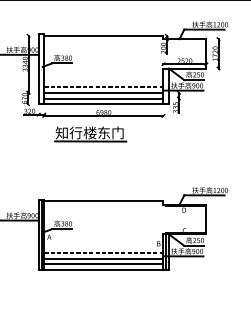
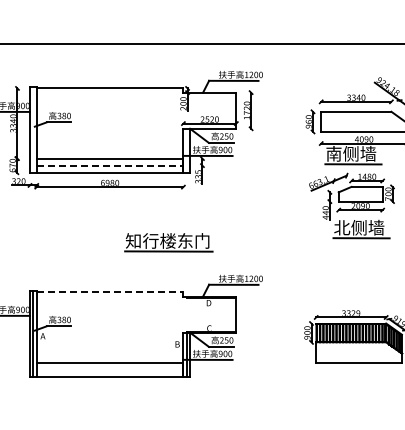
line: (103, 87) -> (109, 151), removed
line: (104, 98) -> (110, 165), solid -> dashed
part: (90, 134) -> (168, 242), moved
line: (104, 201) -> (110, 292), solid -> dashed
line: (103, 252) -> (109, 355), removed
line: (103, 264) -> (109, 369), removed

